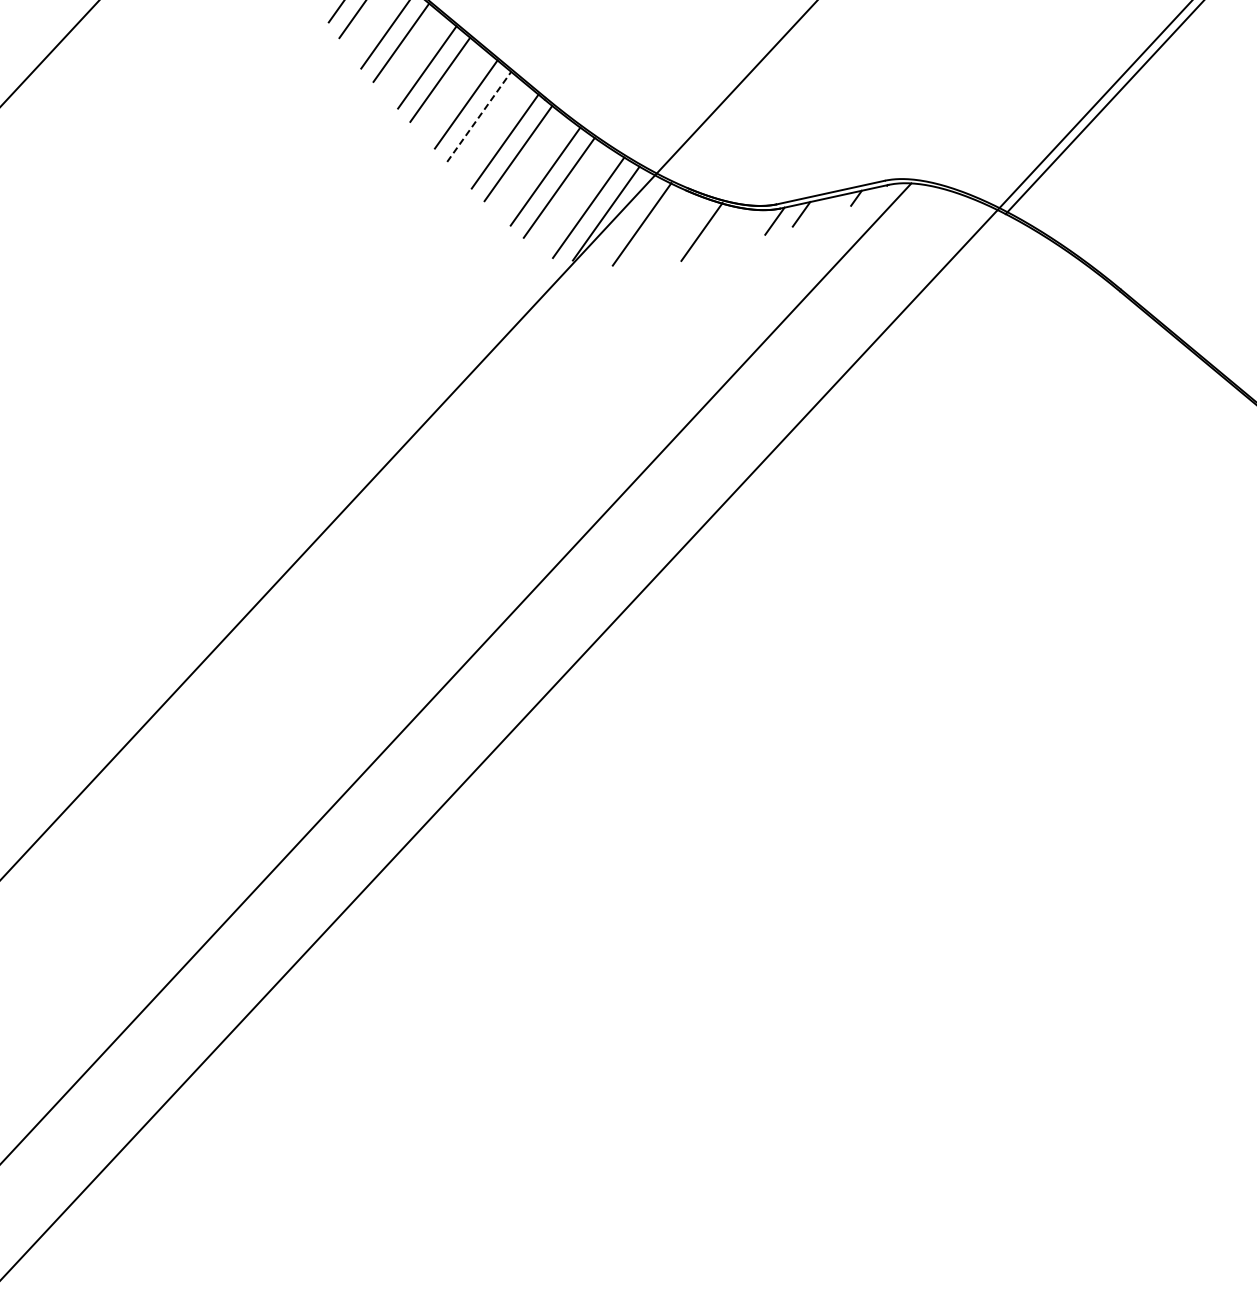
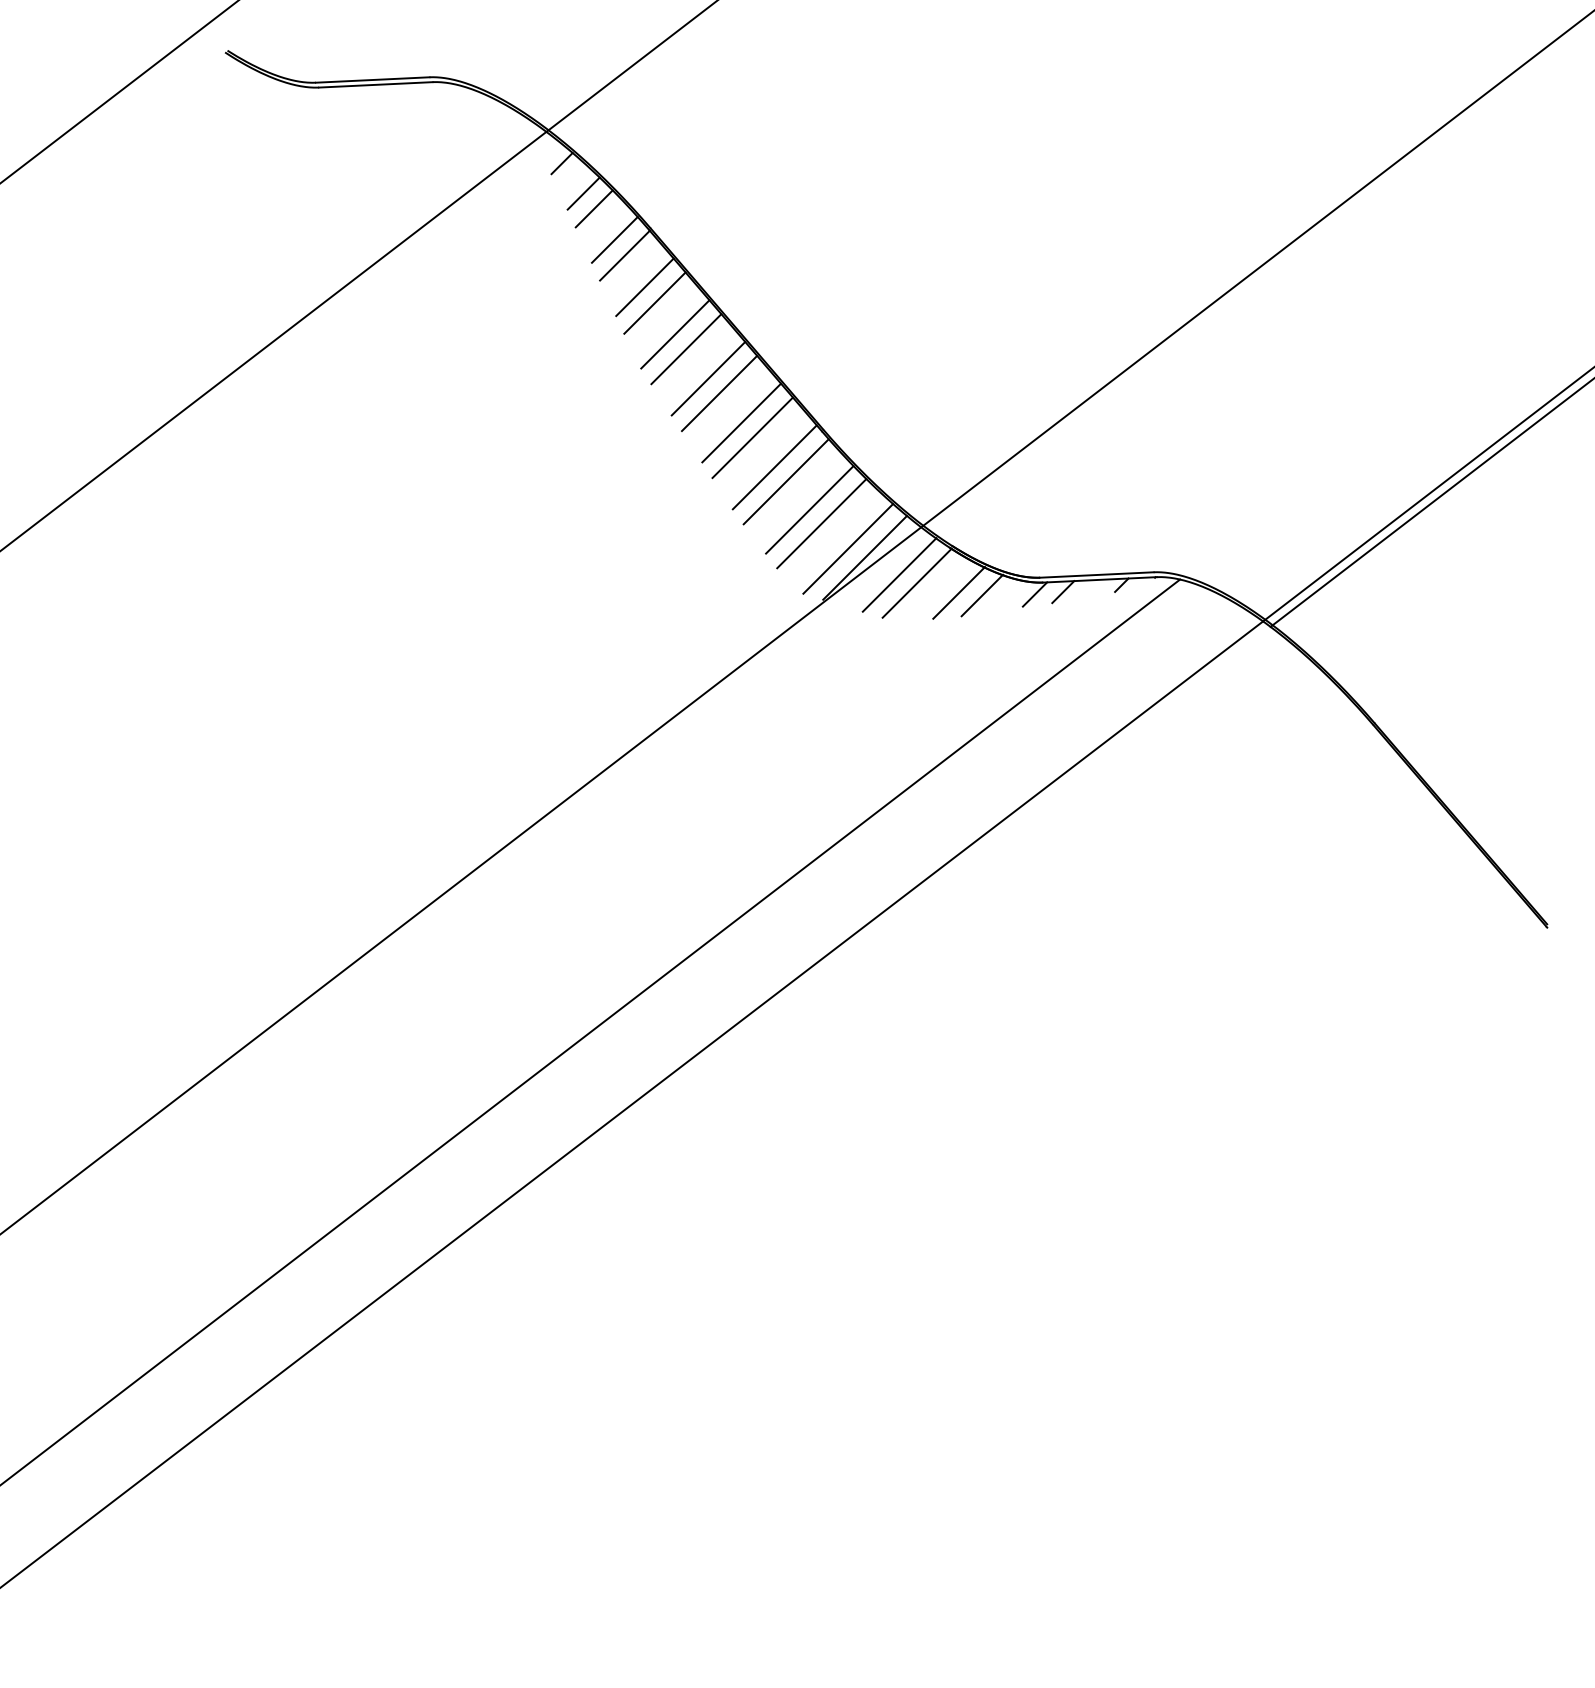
line: (478, 116) -> (752, 437), dashed -> solid
line: (659, 228) -> (916, 582), added
line: (724, 230) -> (982, 595), added

